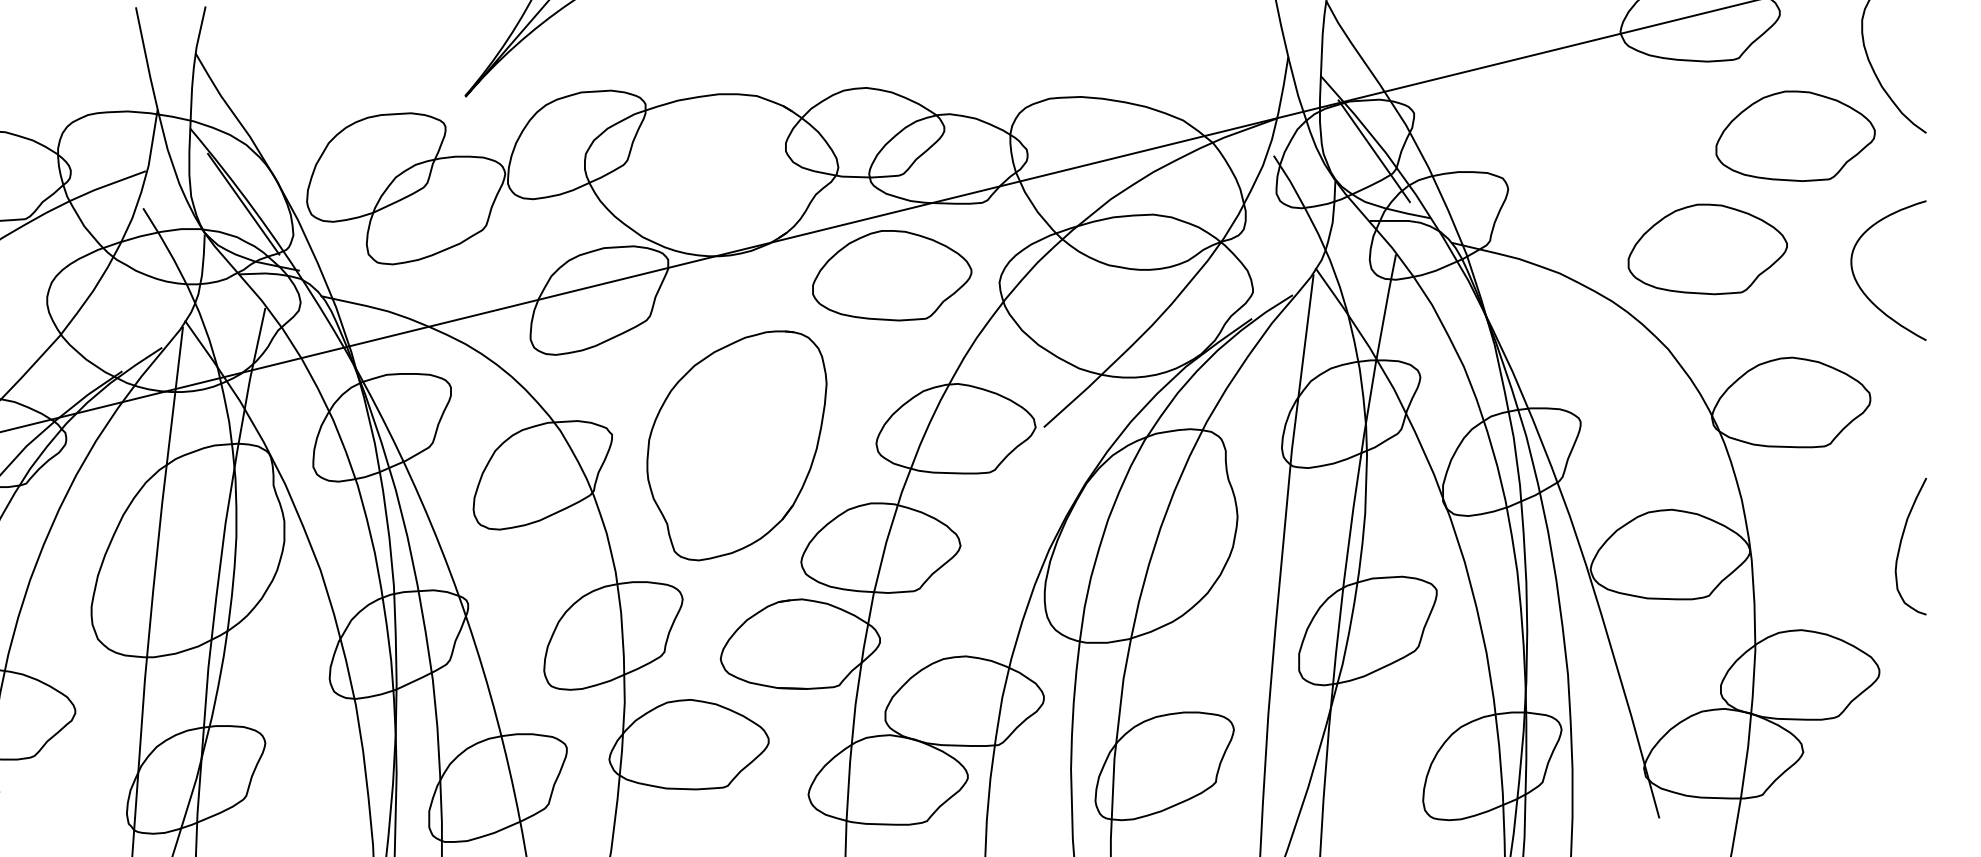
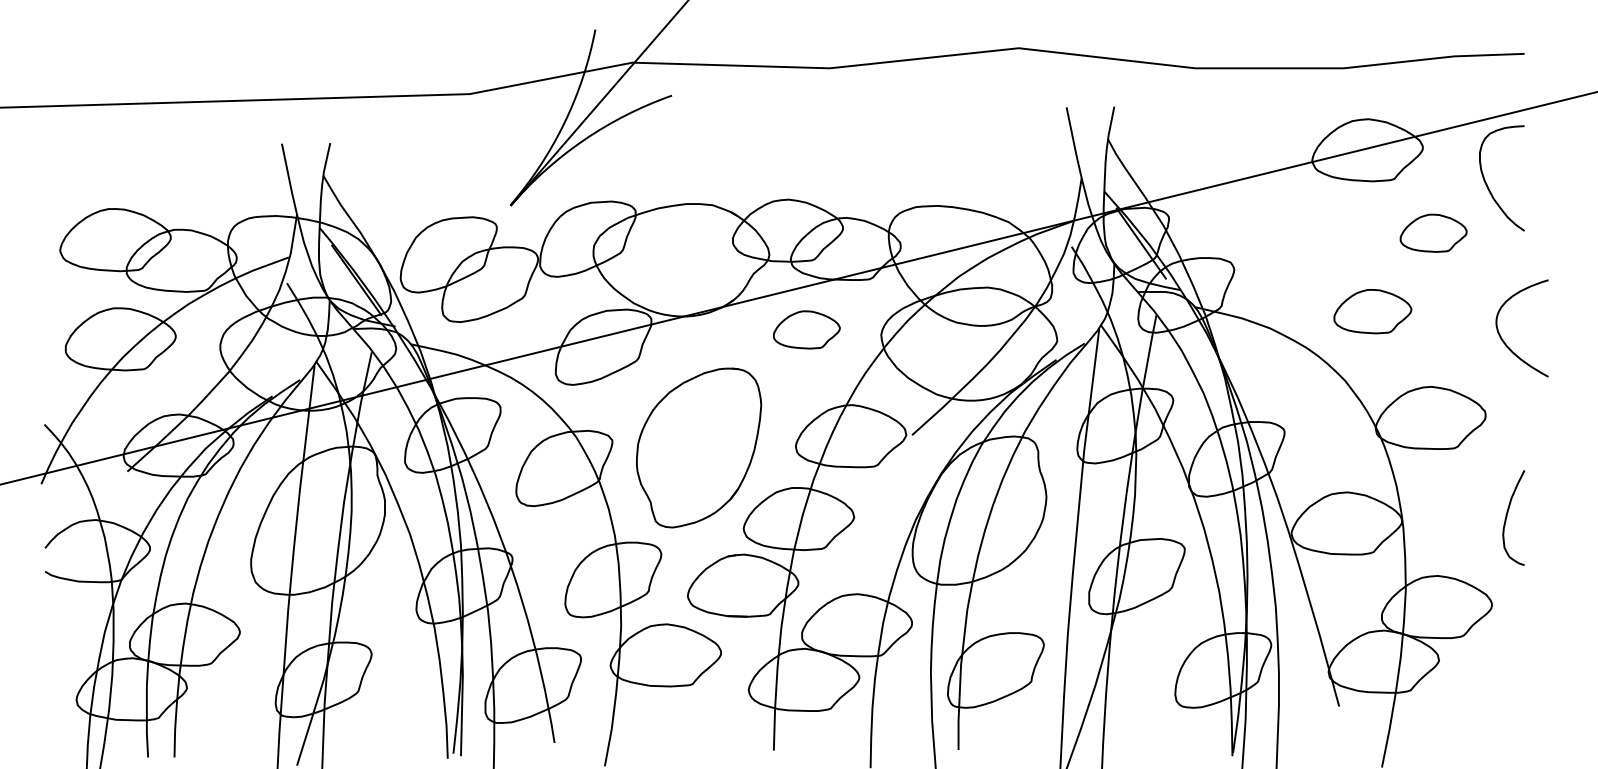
part: (1795, 136) -> (1433, 233), size x0.6
part: (1707, 249) -> (1372, 311), size x0.7
part: (891, 275) -> (806, 329), size x0.6
part: (1861, 286) -> (1503, 339), moved

